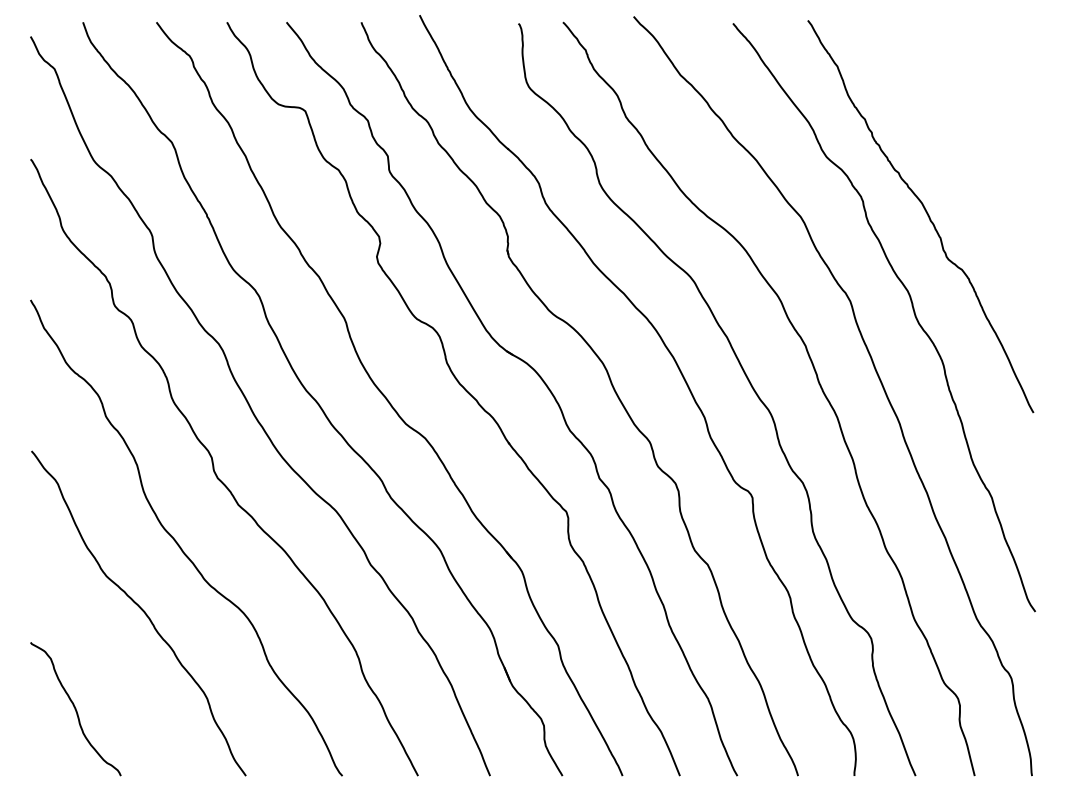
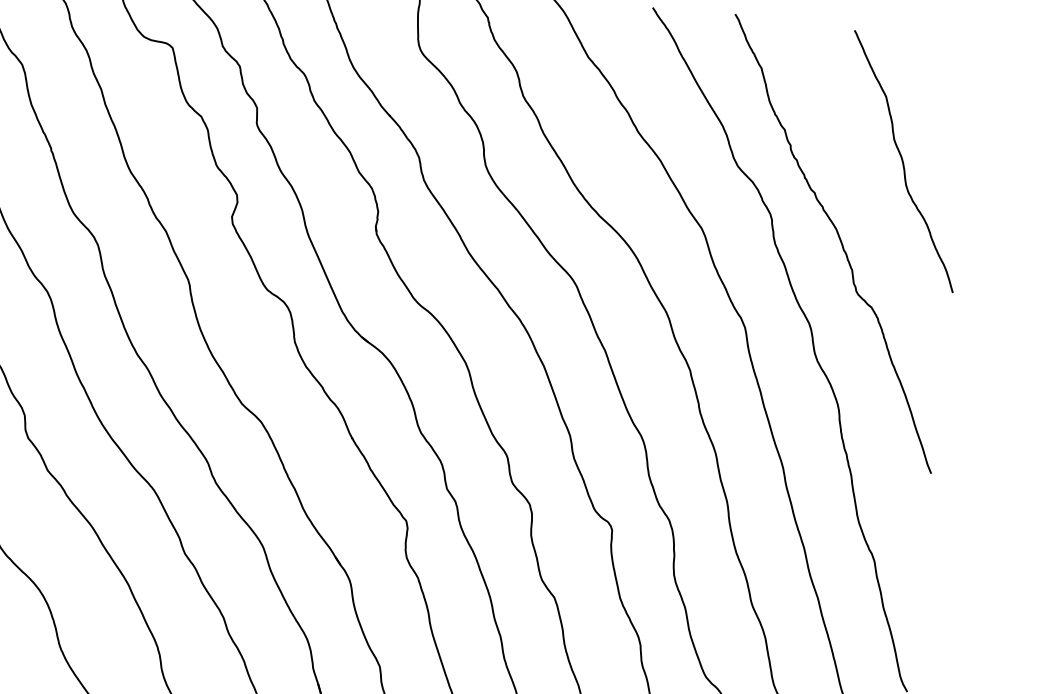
curve: (975, 134) -> (904, 161), added

